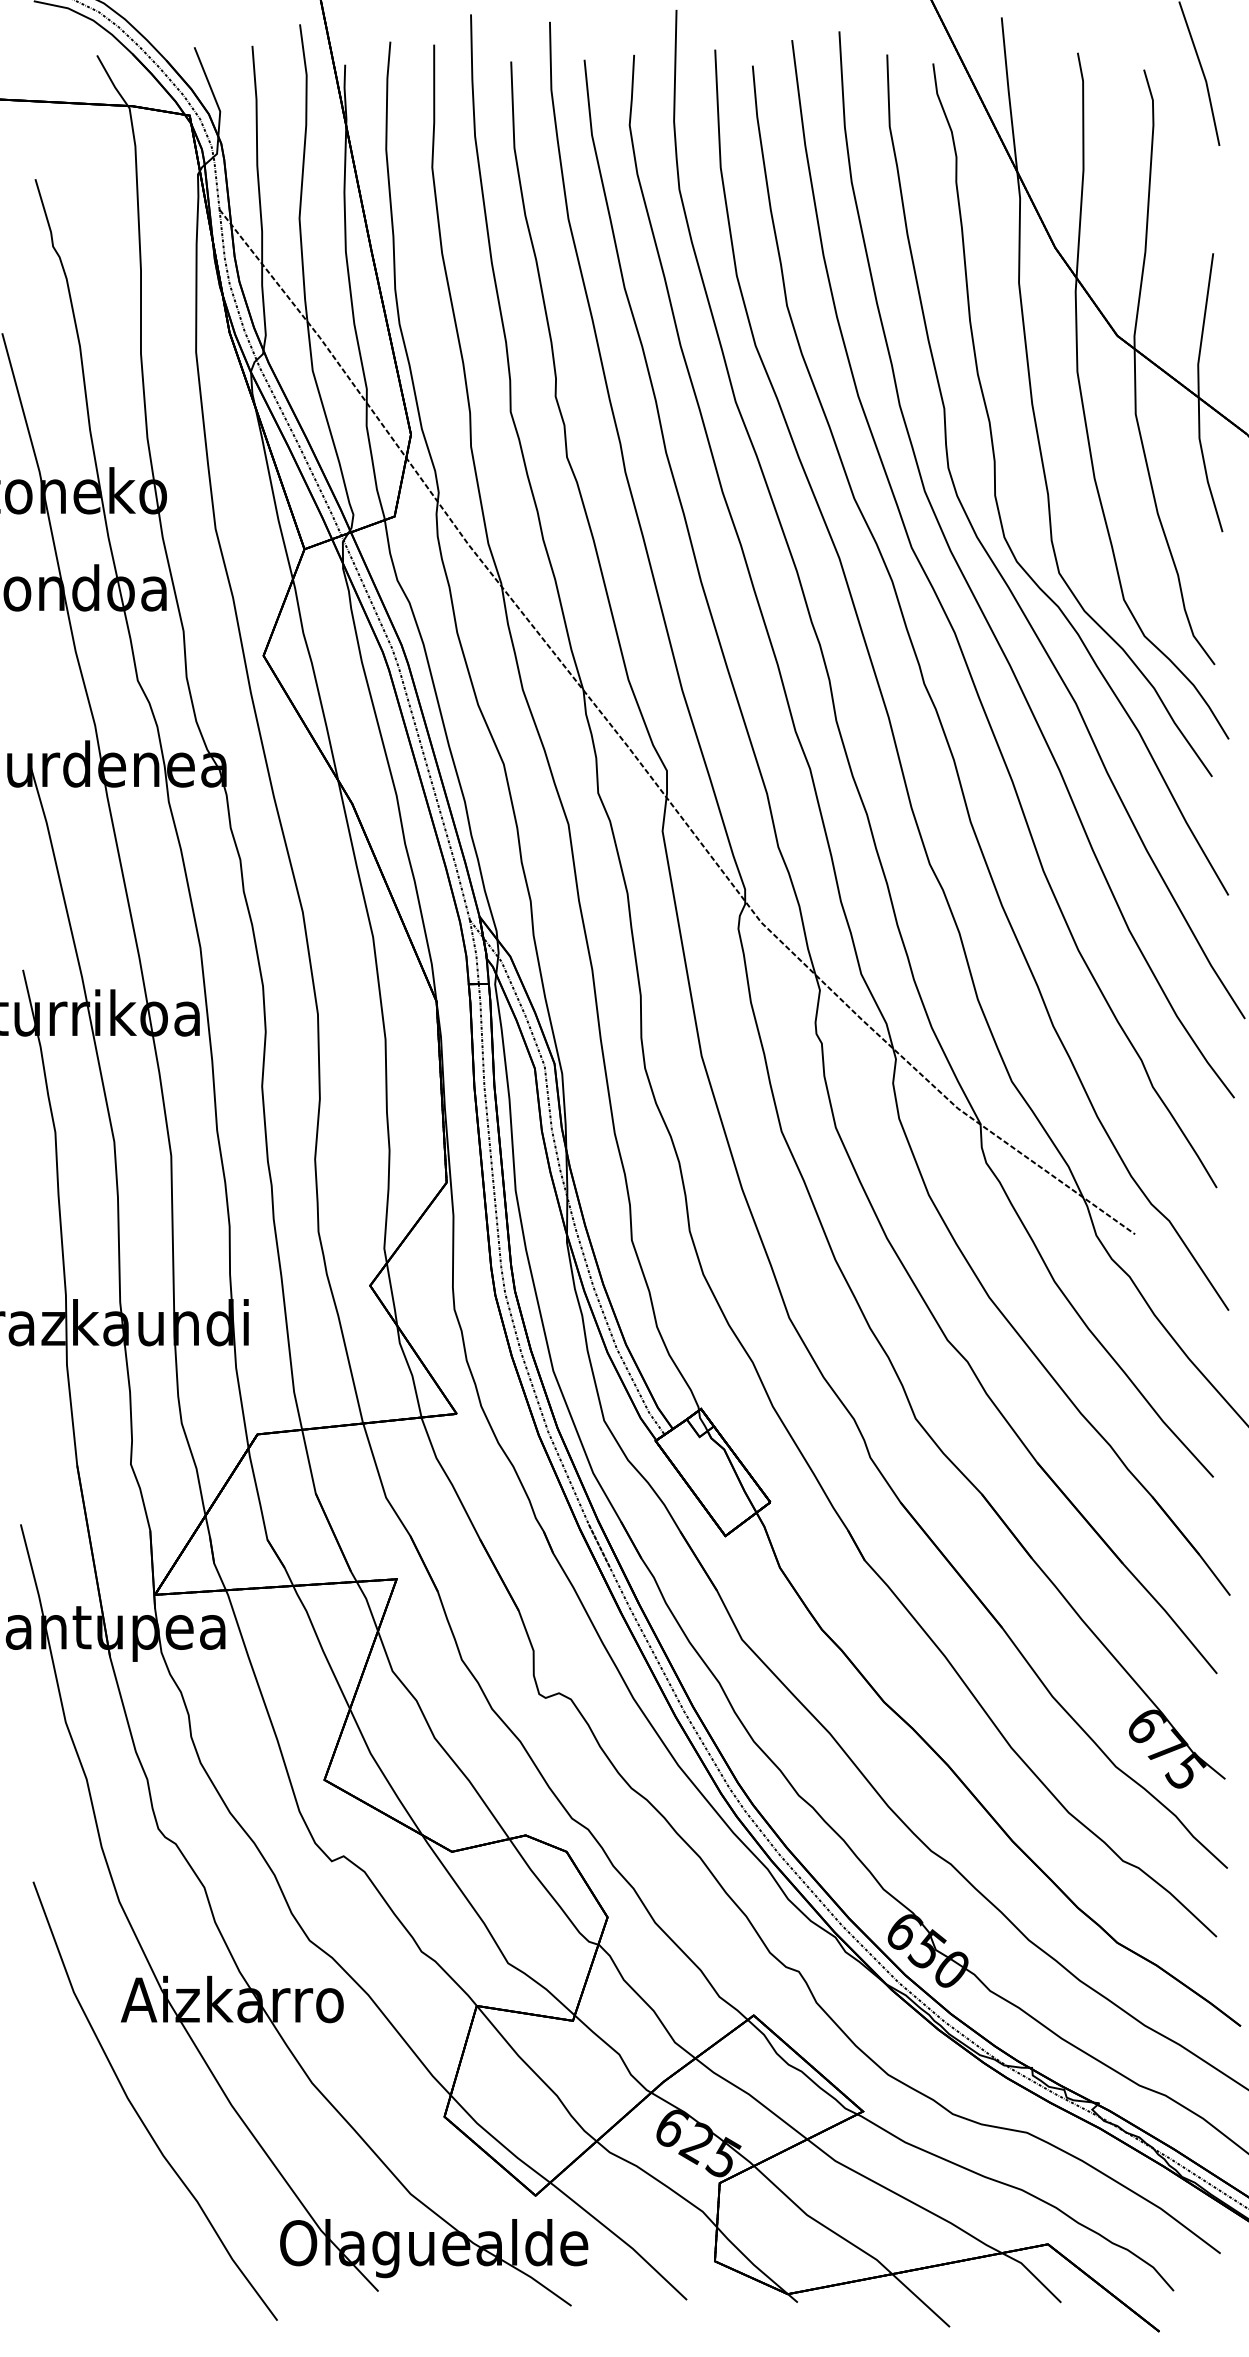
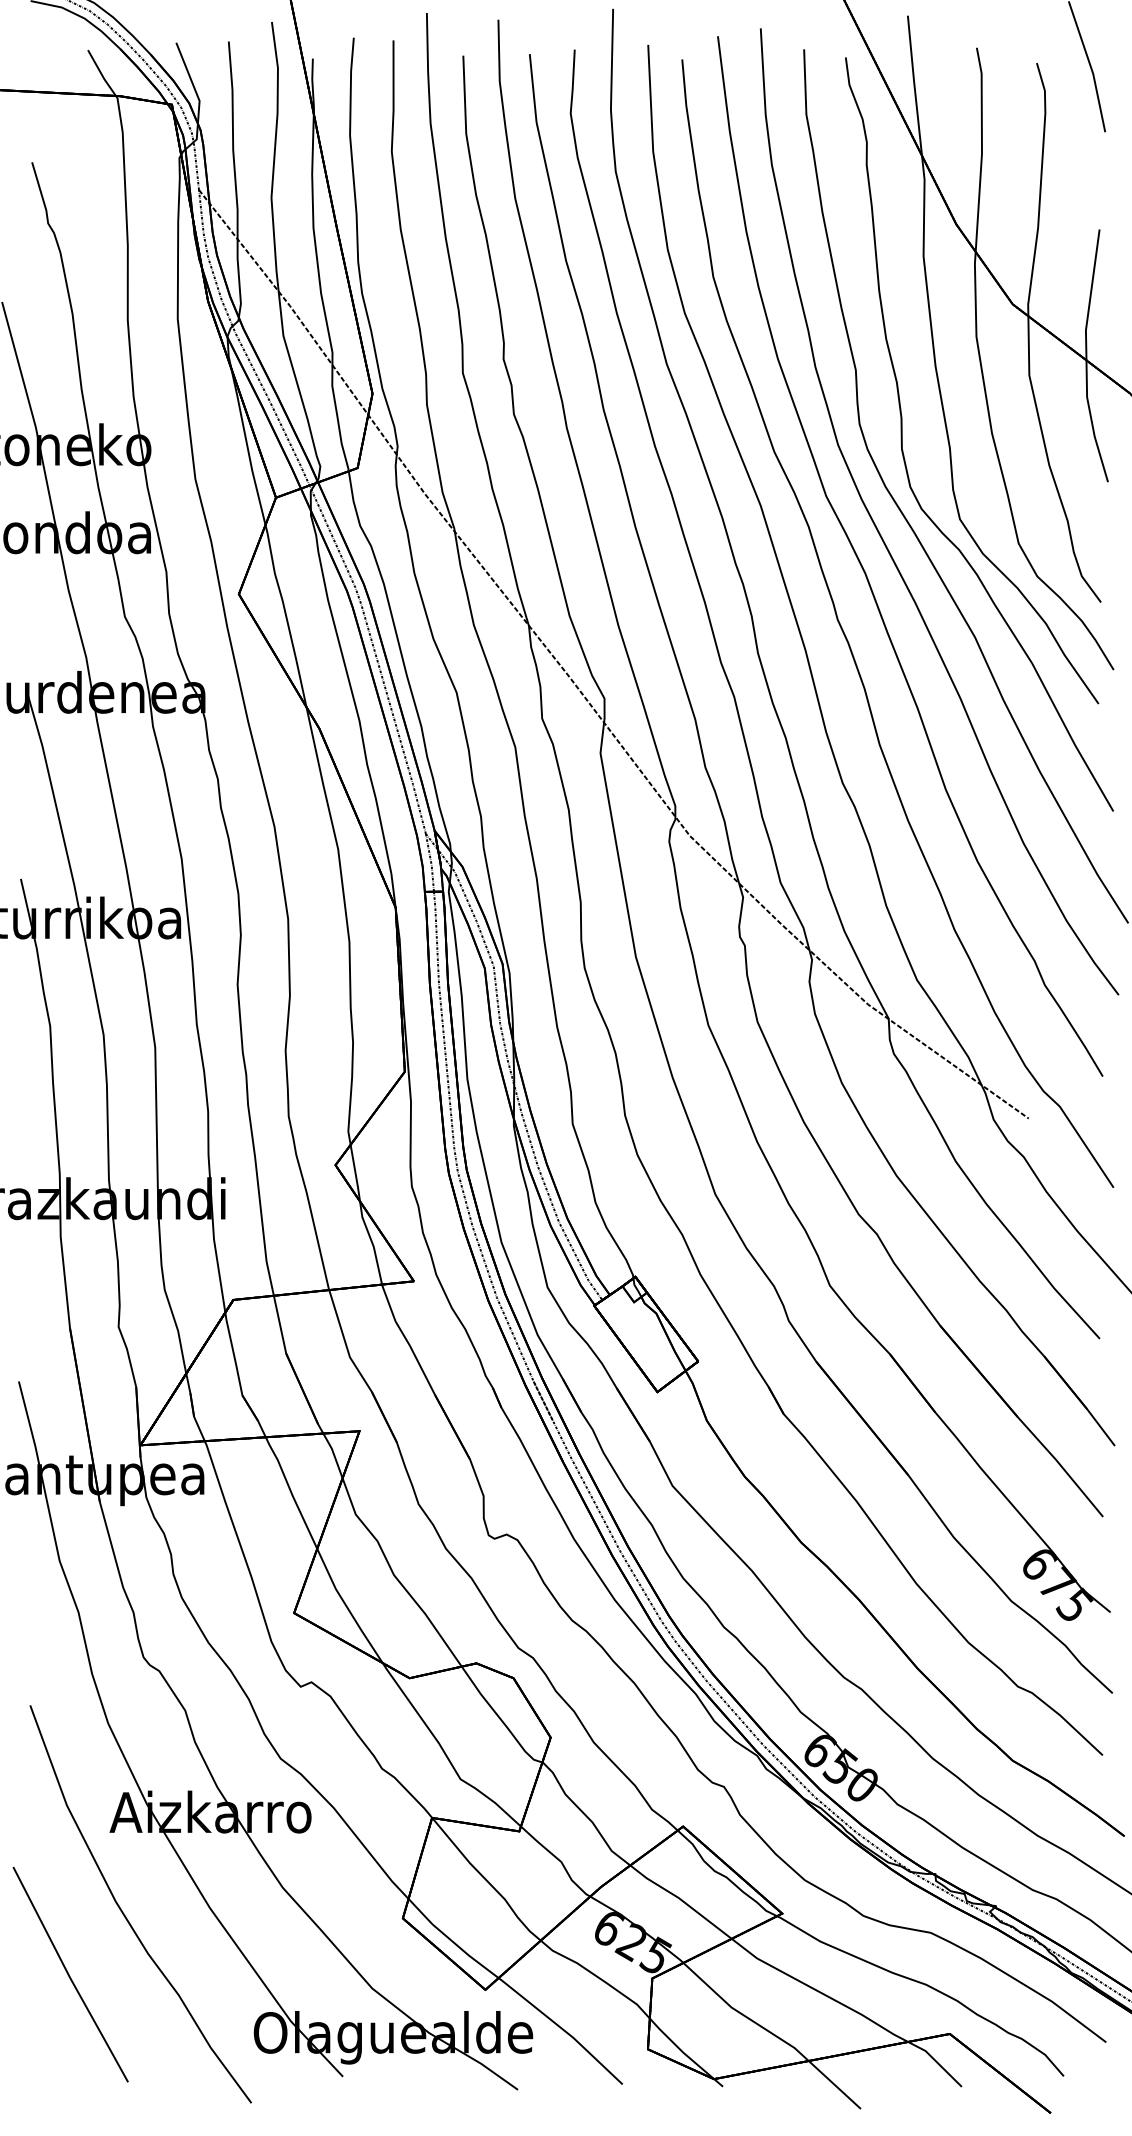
line: (76, 2178) -> (69, 1974), added

